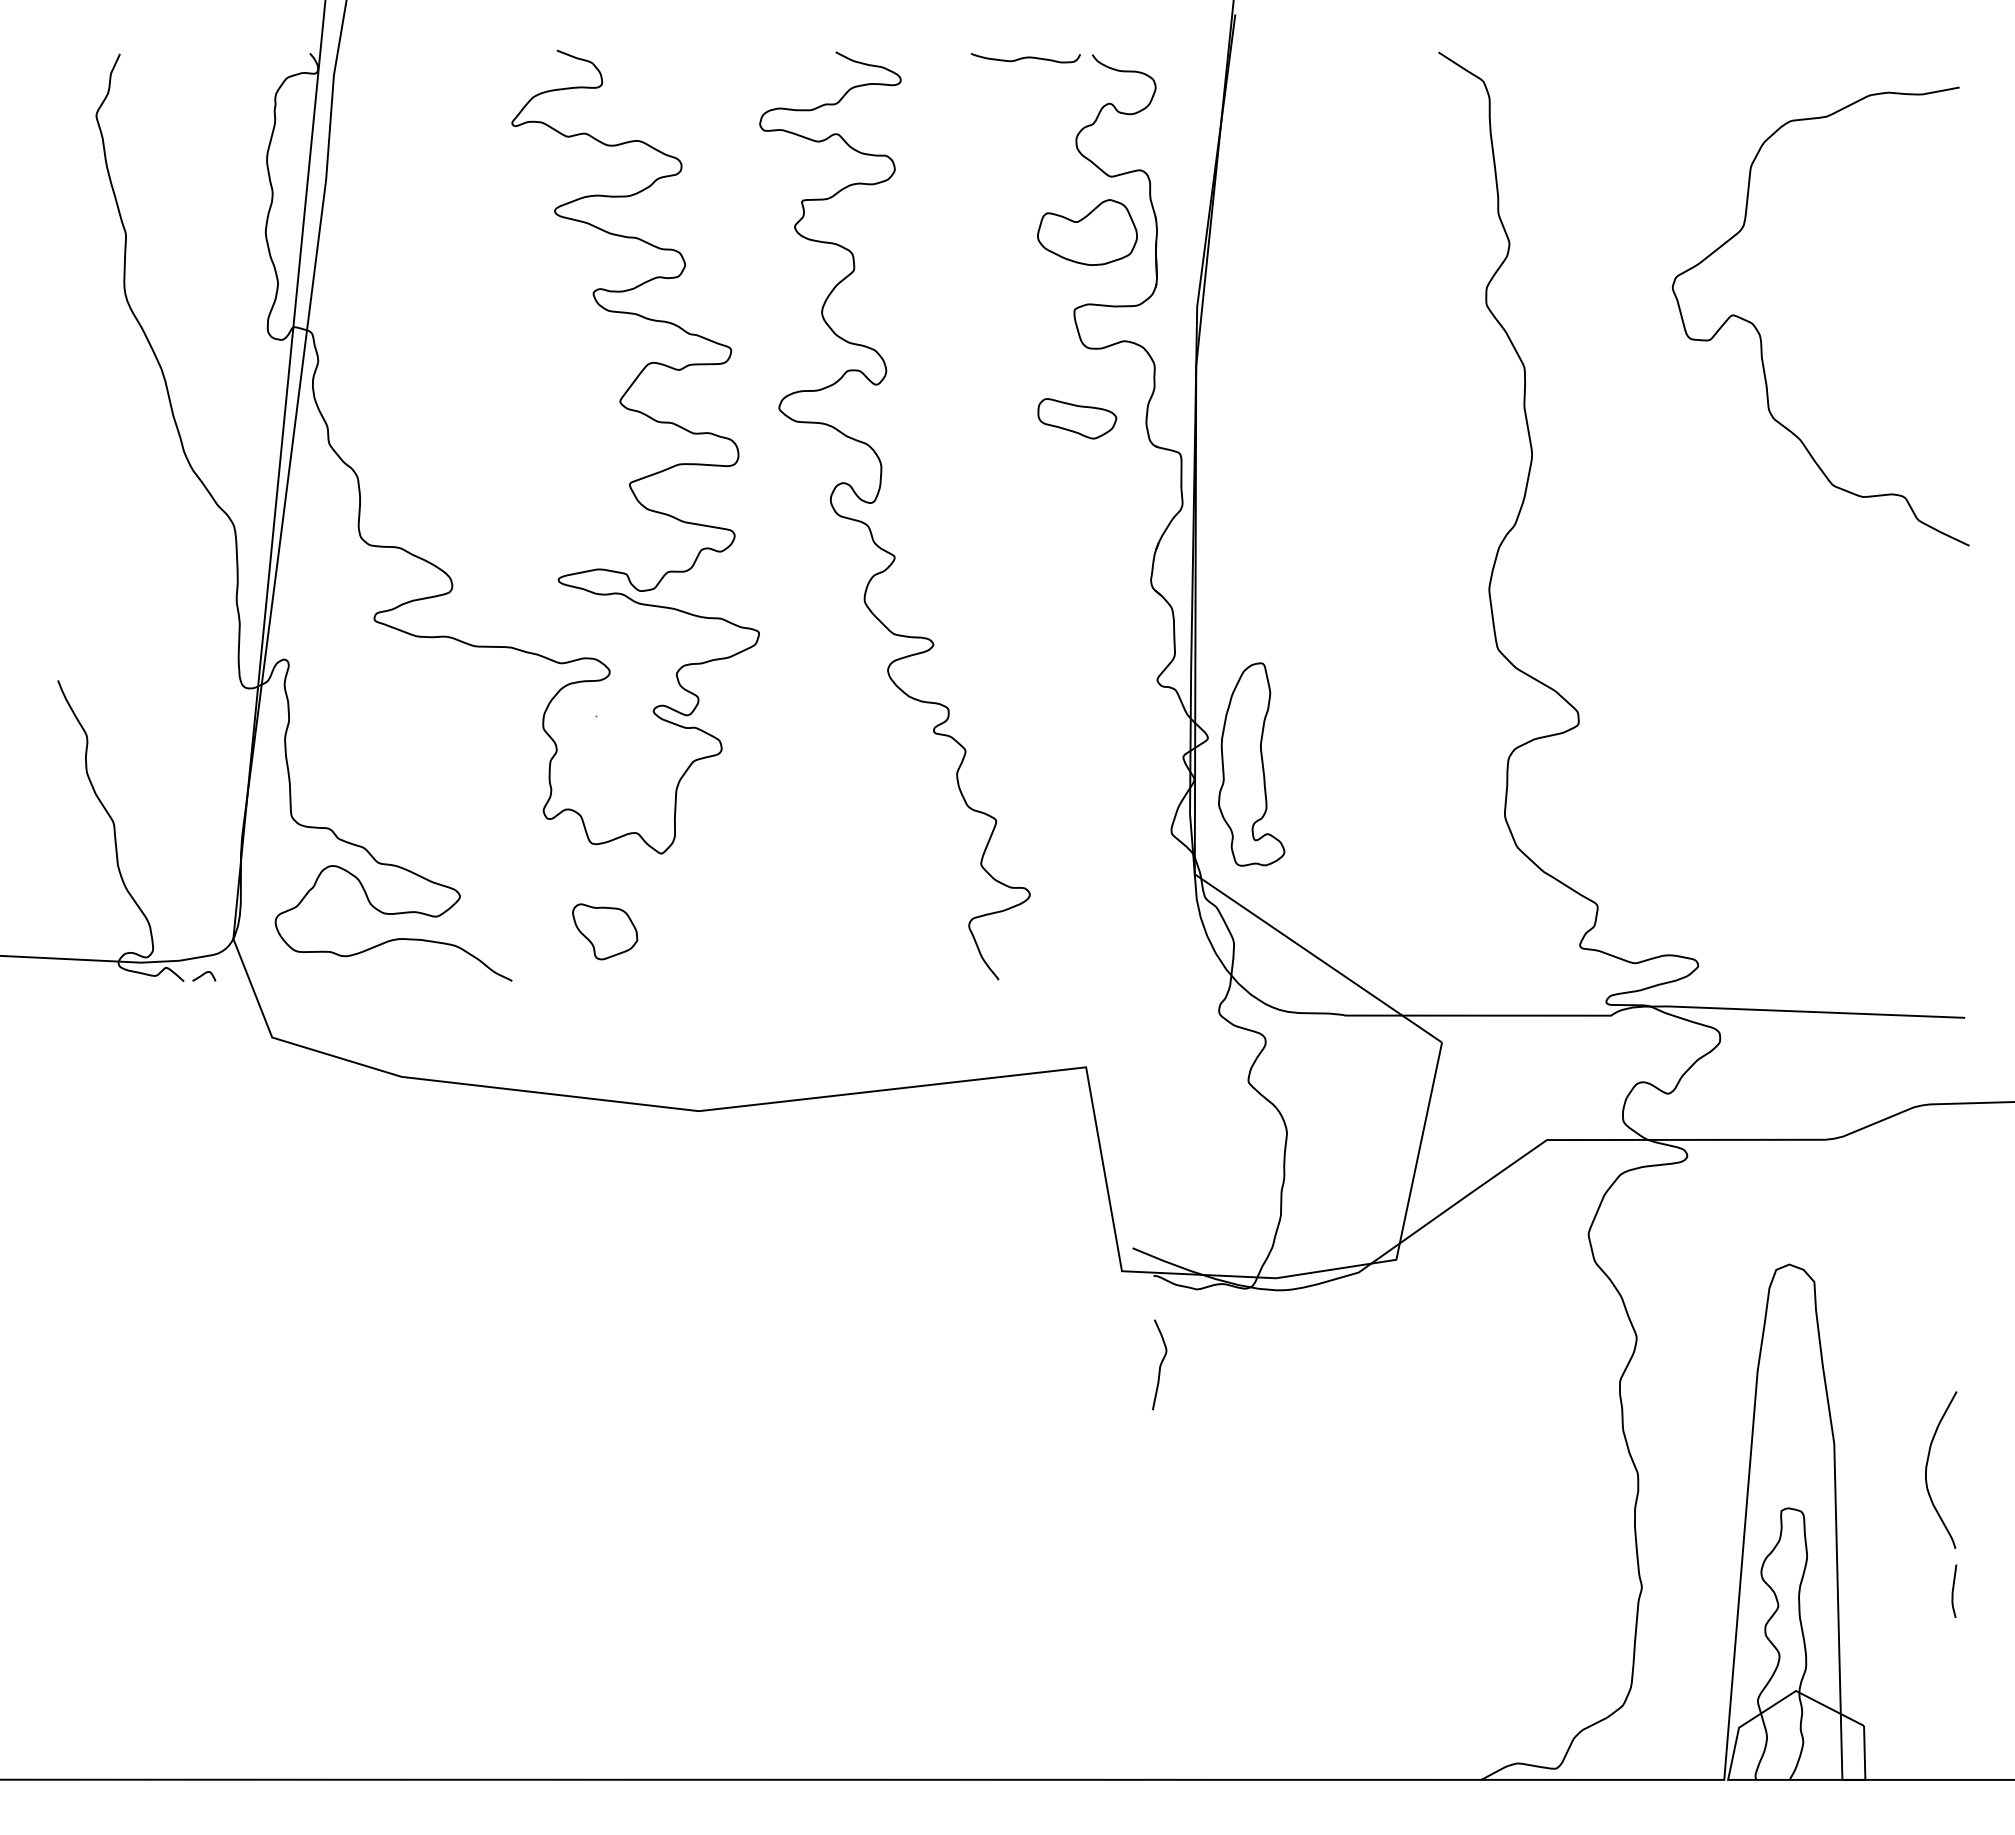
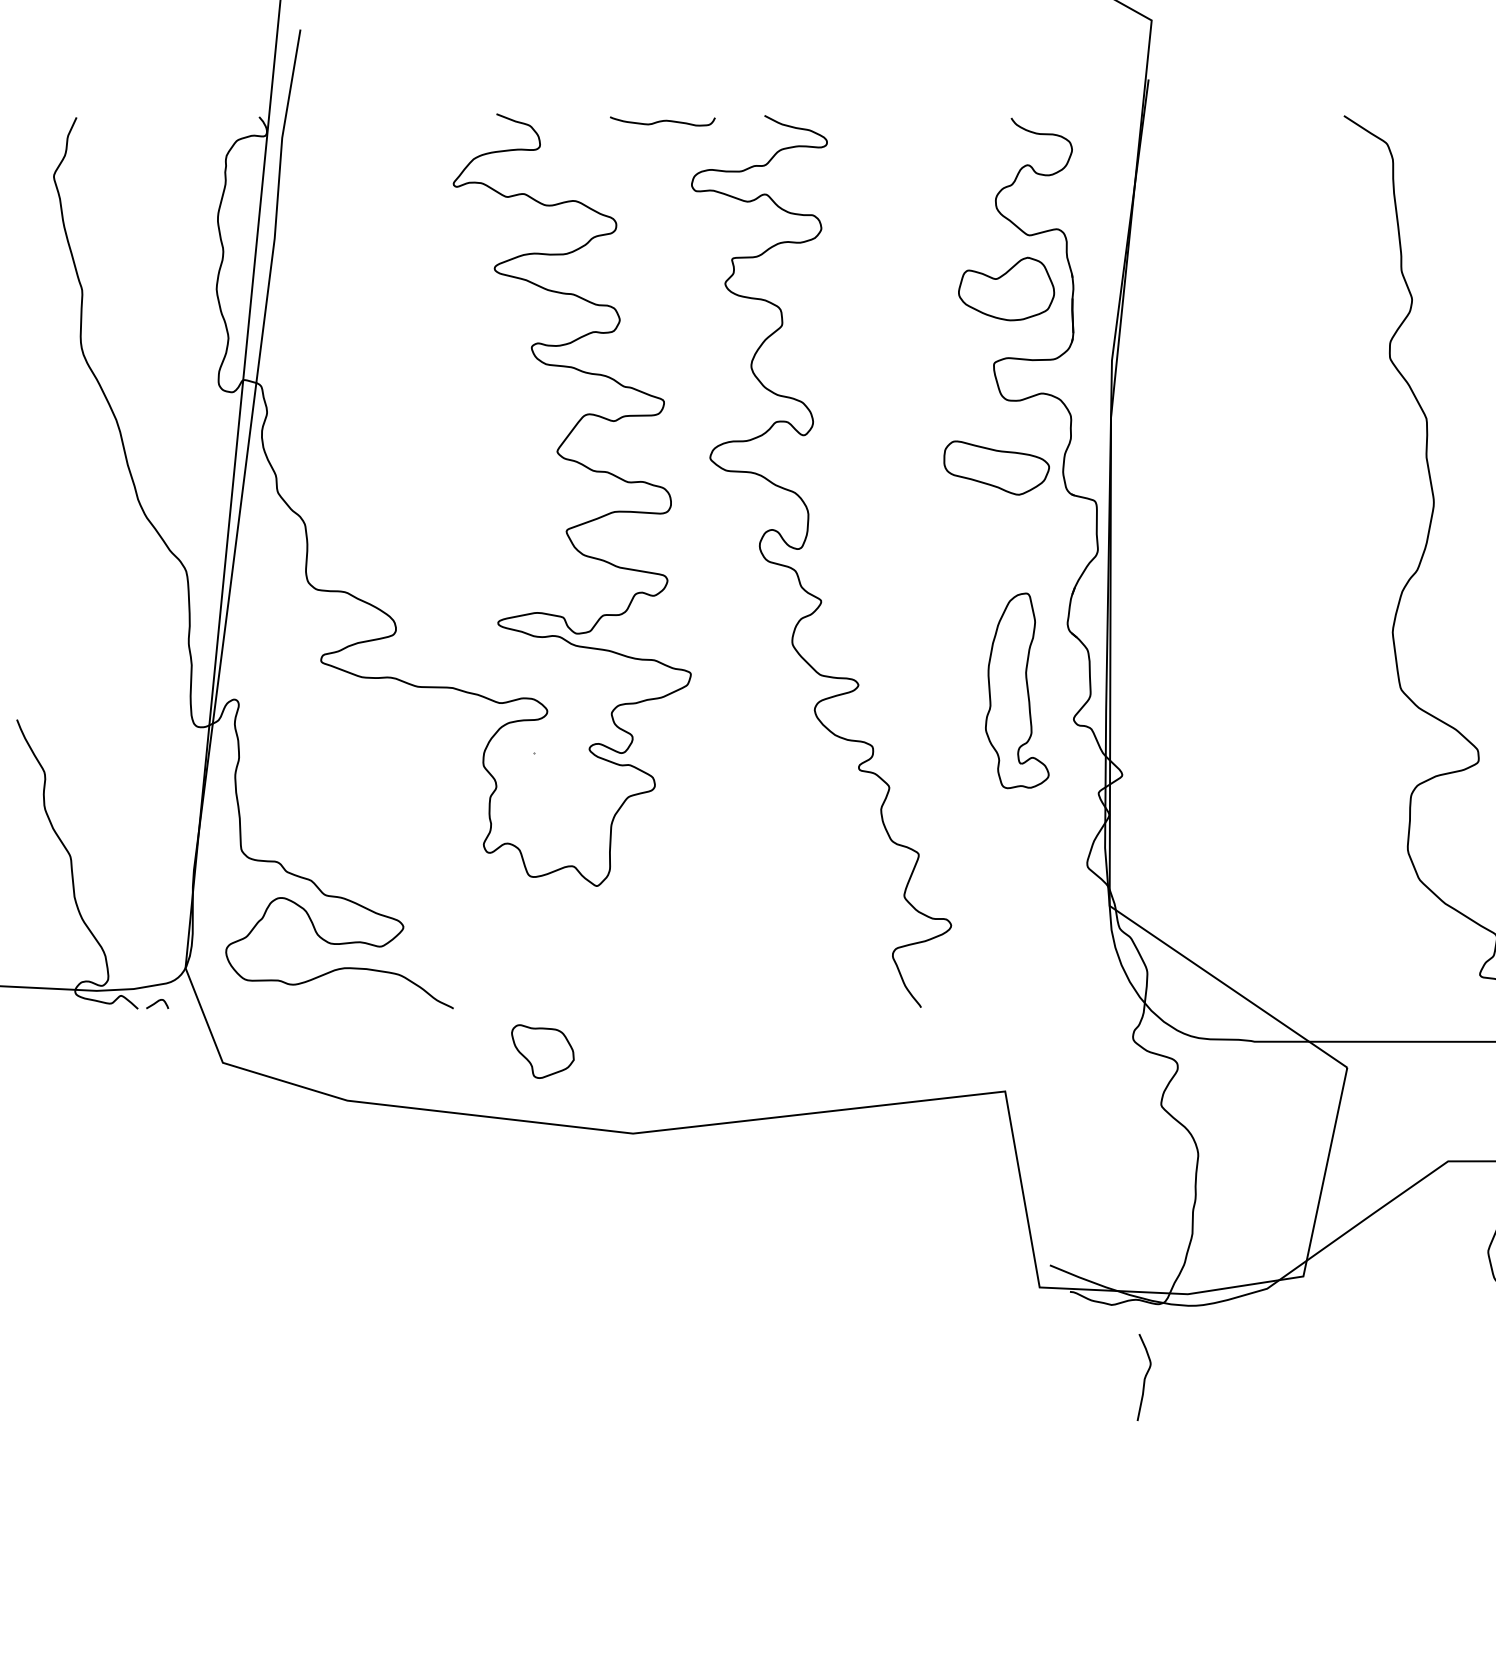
curve: (1025, 58) -> (662, 121), moved
part: (1077, 418) -> (996, 467), size x1.4
part: (1251, 764) -> (1017, 690), moved
part: (605, 931) -> (543, 1051), moved
curve: (1160, 1364) -> (1144, 1377), moved

